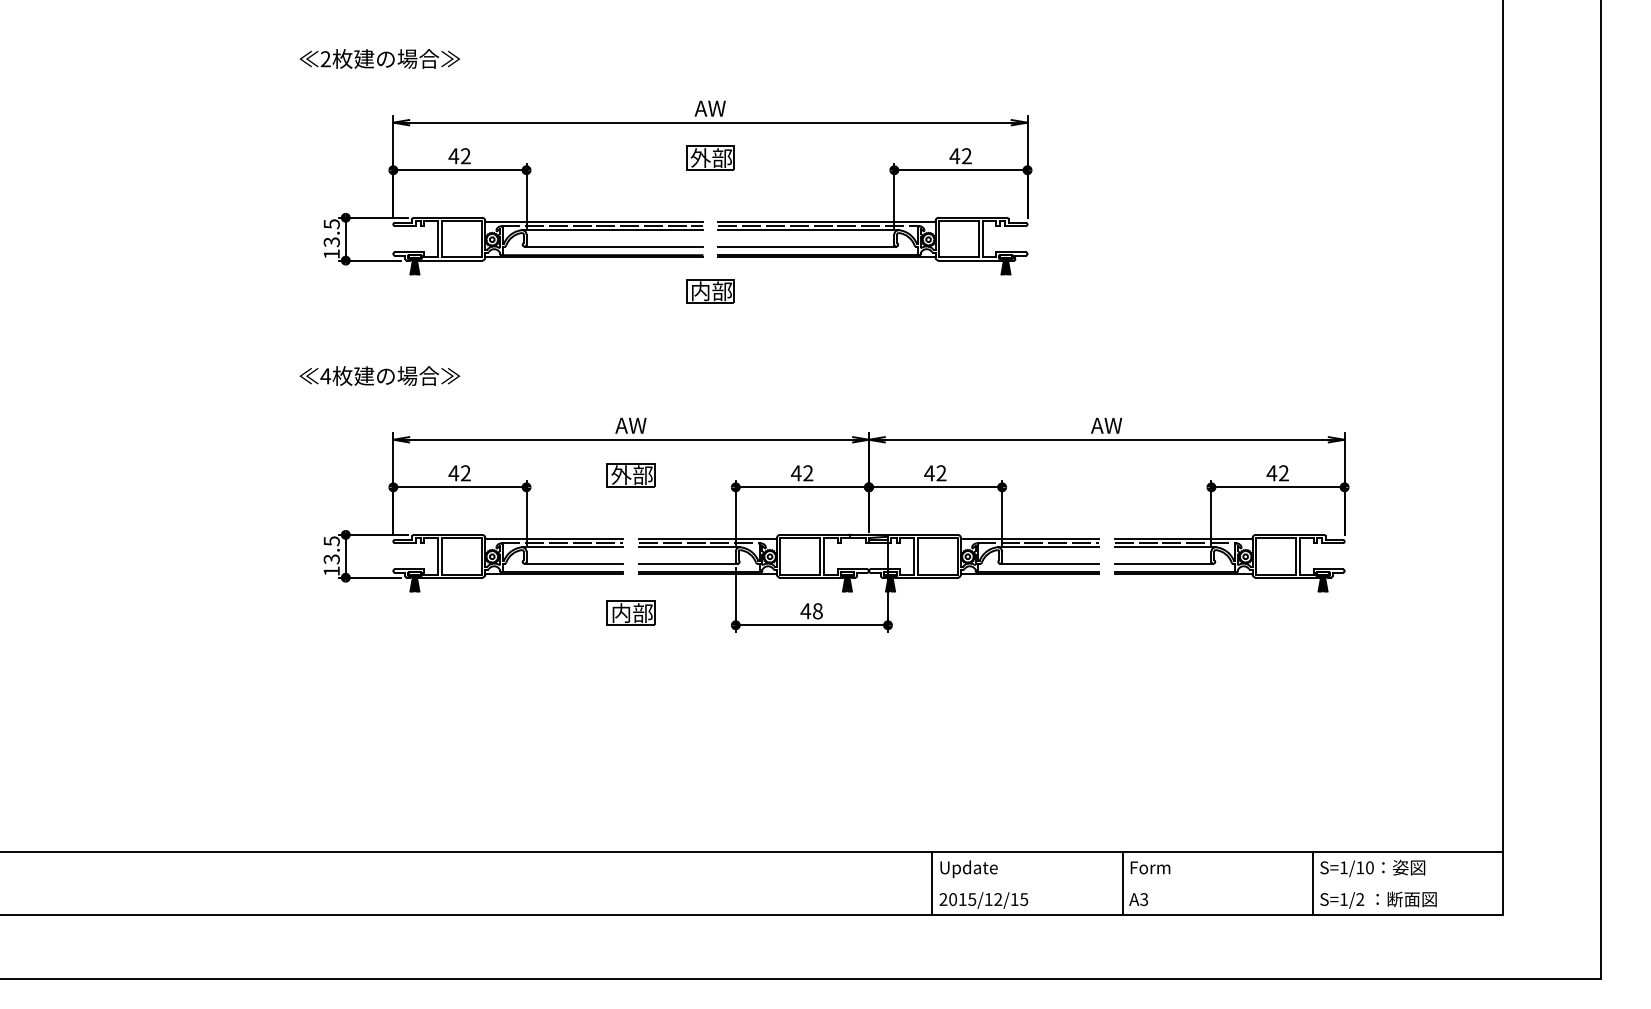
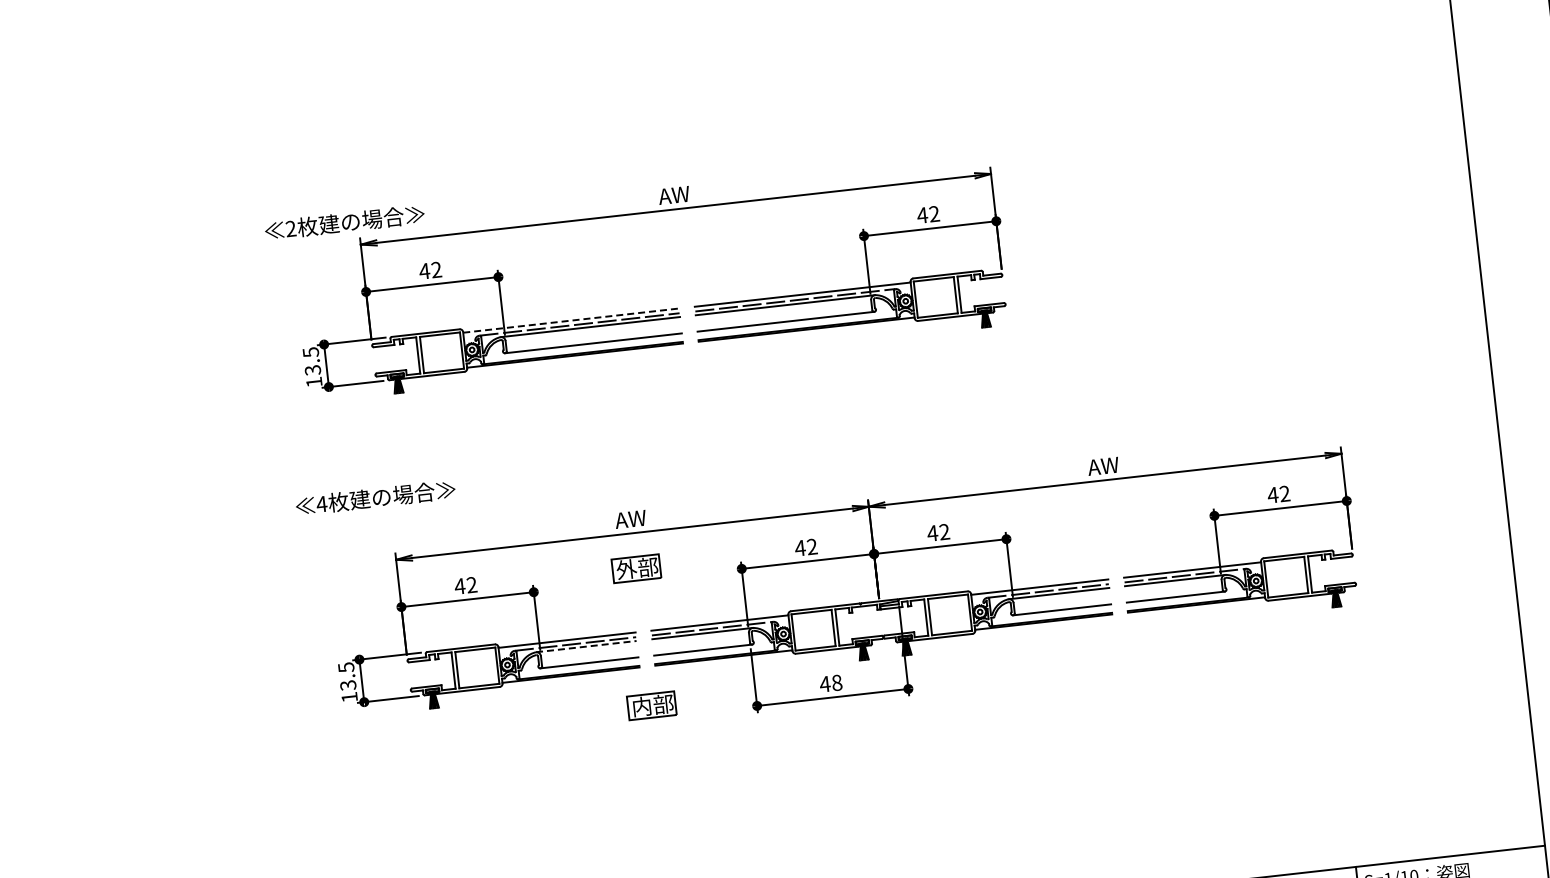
text: (379, 58) -> (344, 222), moved
part: (710, 157) -> (679, 243), removed
line: (593, 221) -> (570, 320), solid -> dashed
part: (710, 291) -> (694, 377), removed
line: (572, 547) -> (586, 646), solid -> dashed

